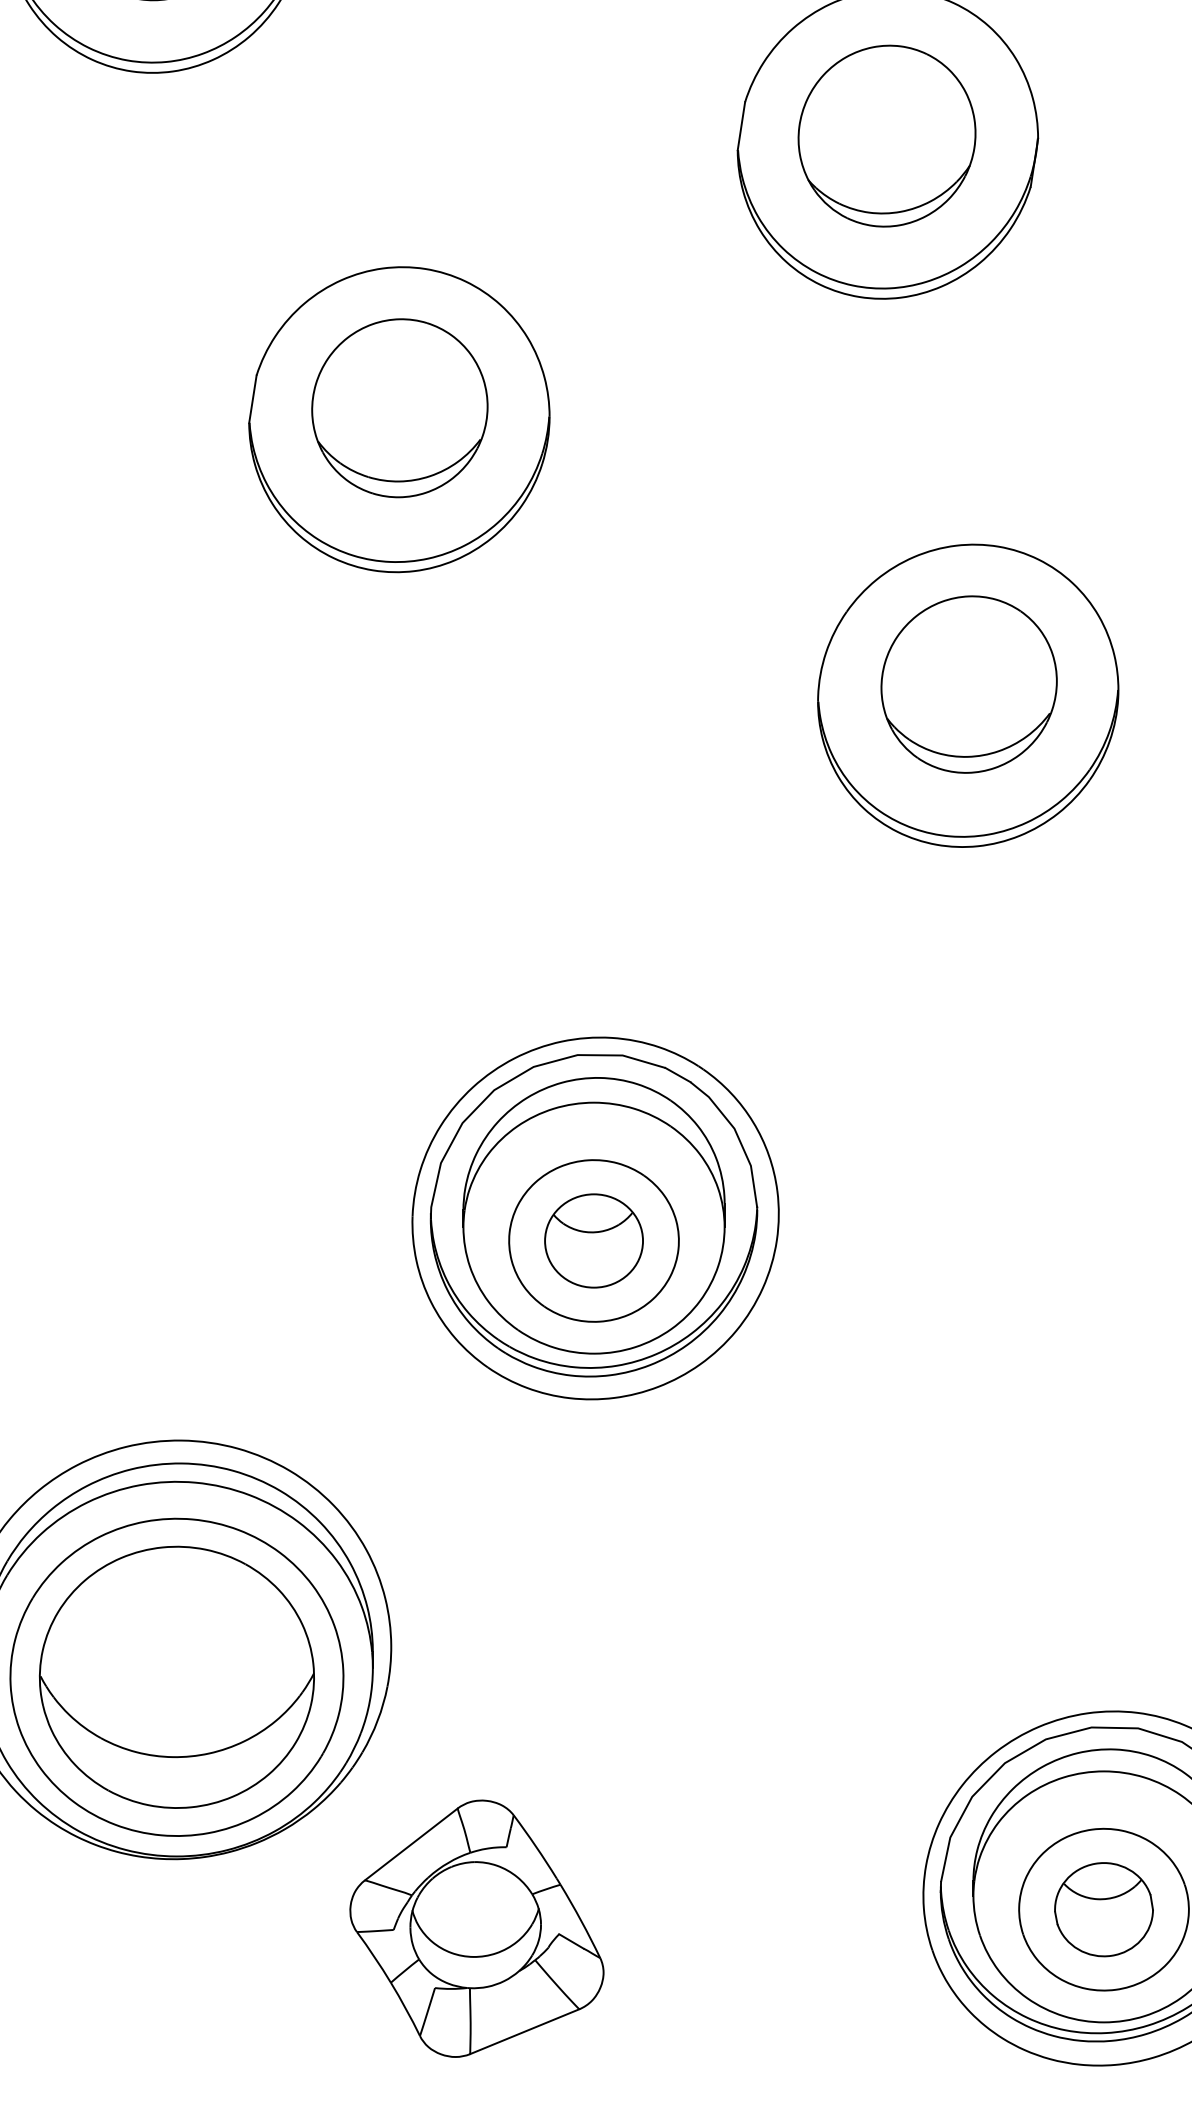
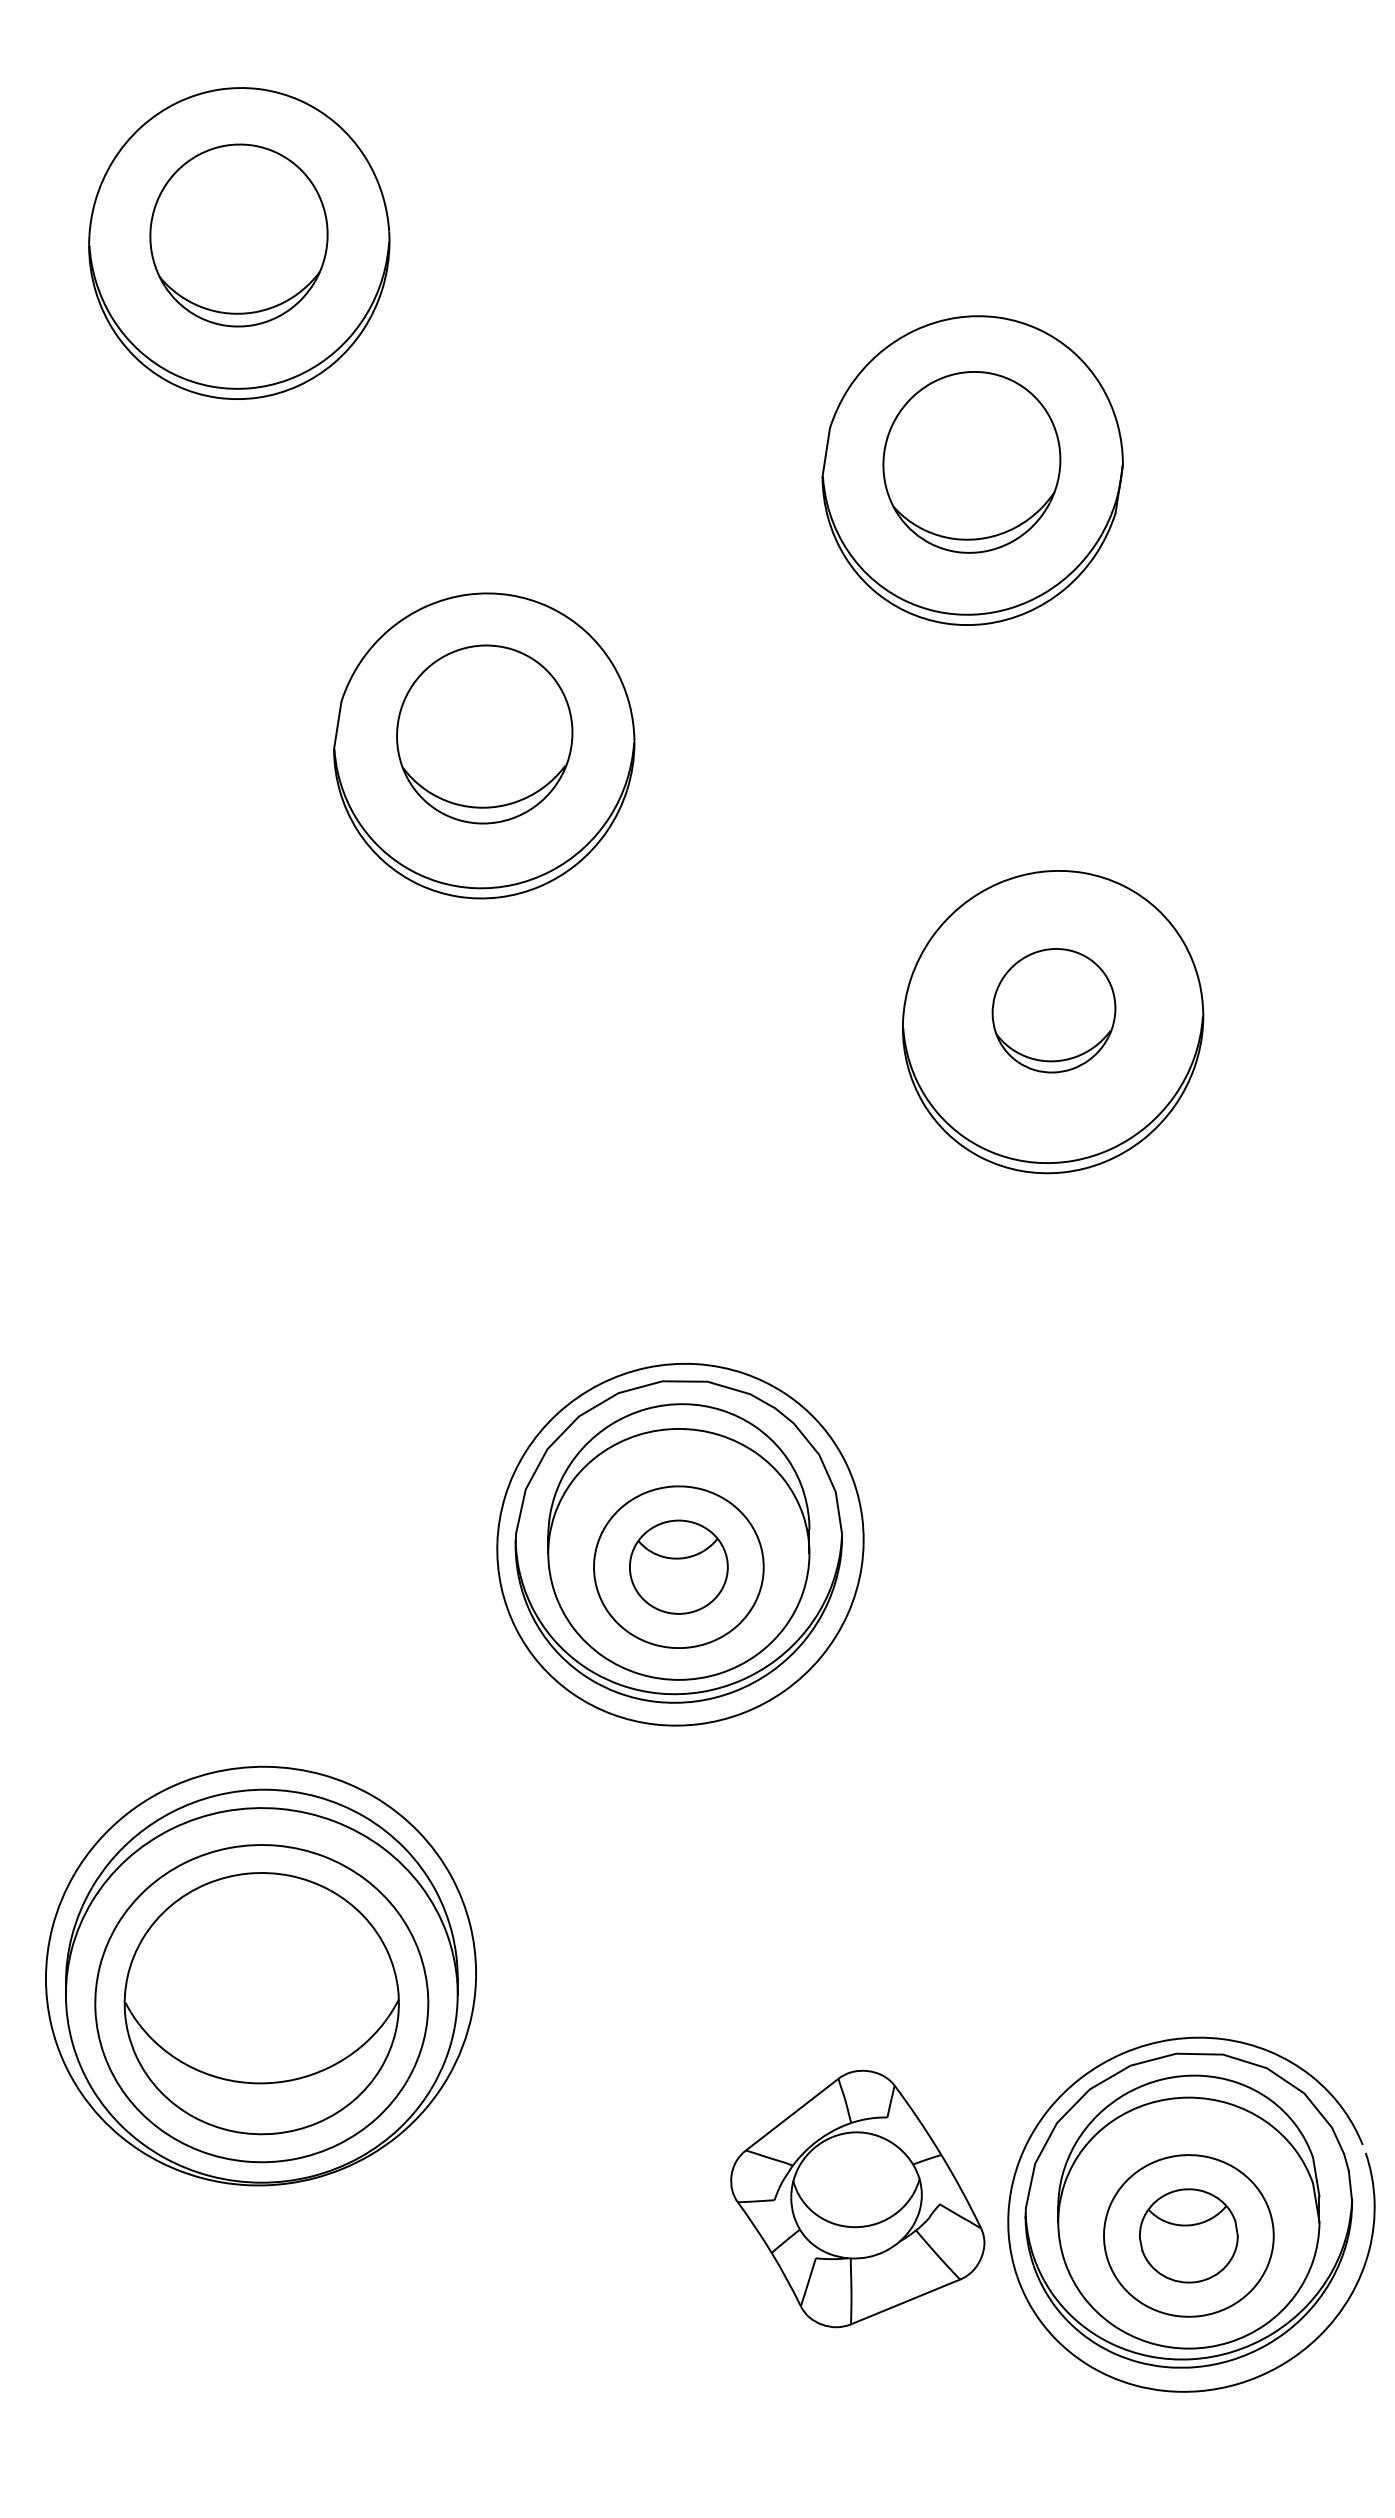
part: (968, 684) -> (1053, 1010), size x0.7
part: (476, 1928) -> (857, 2198), moved

